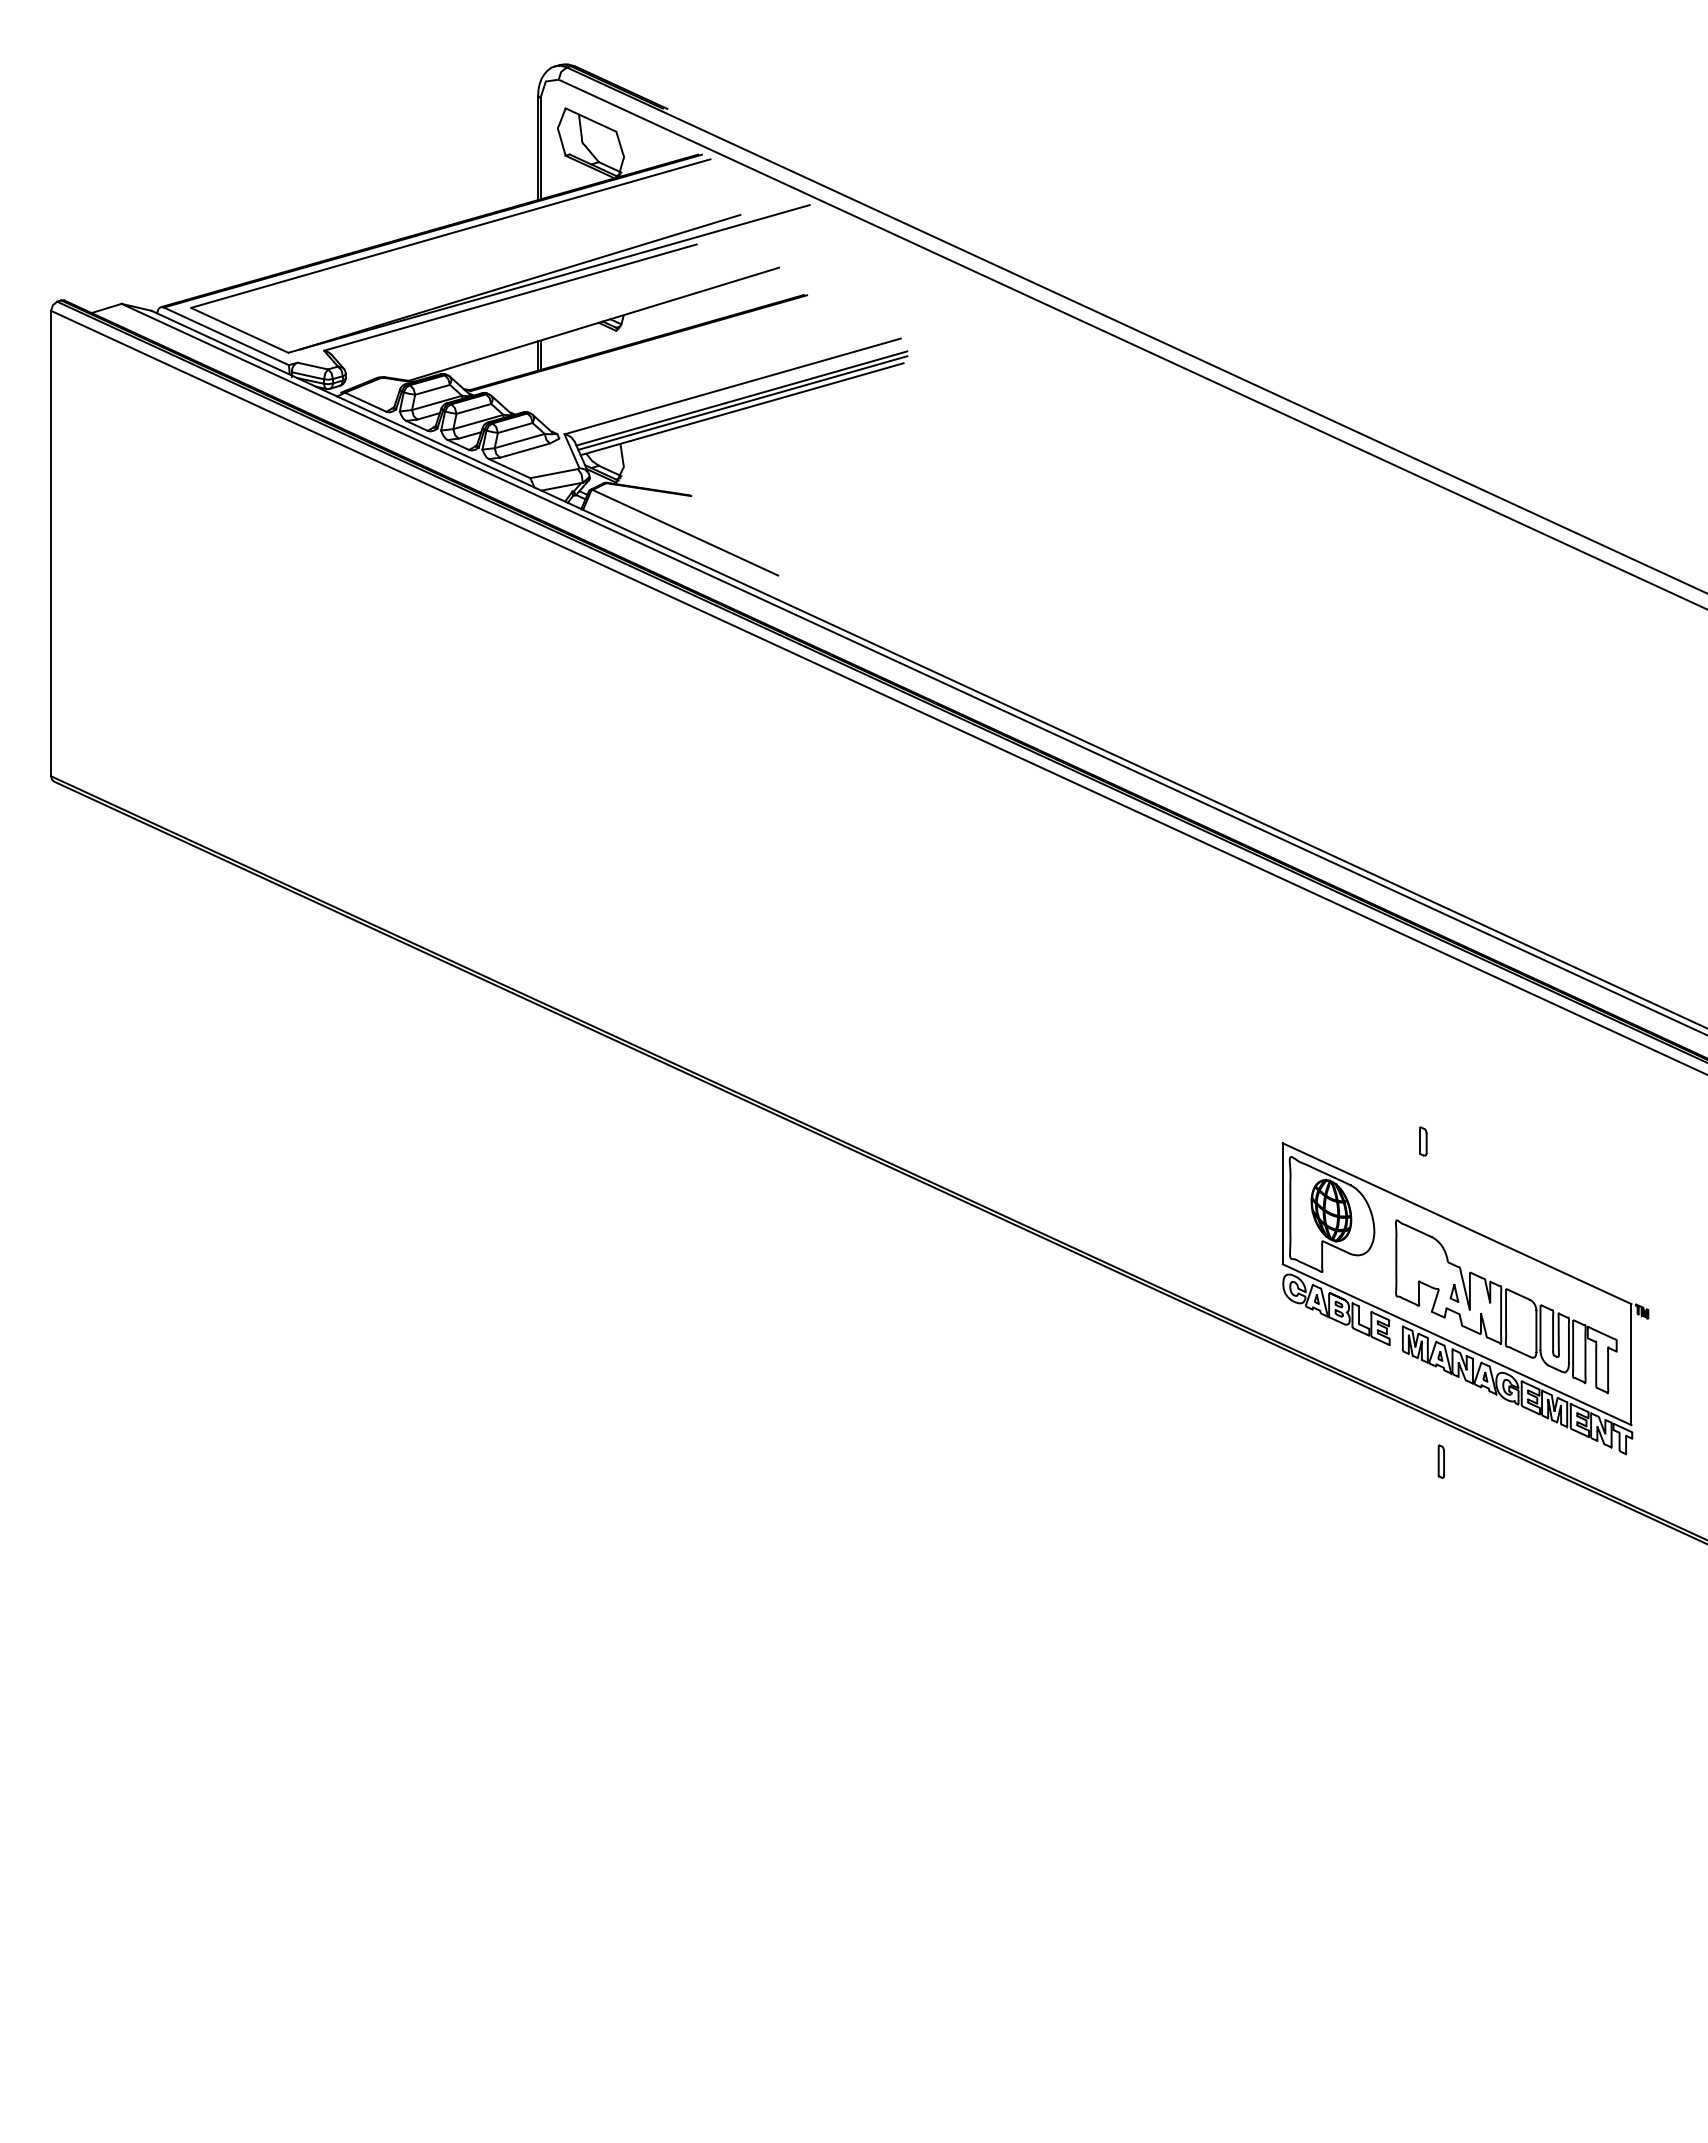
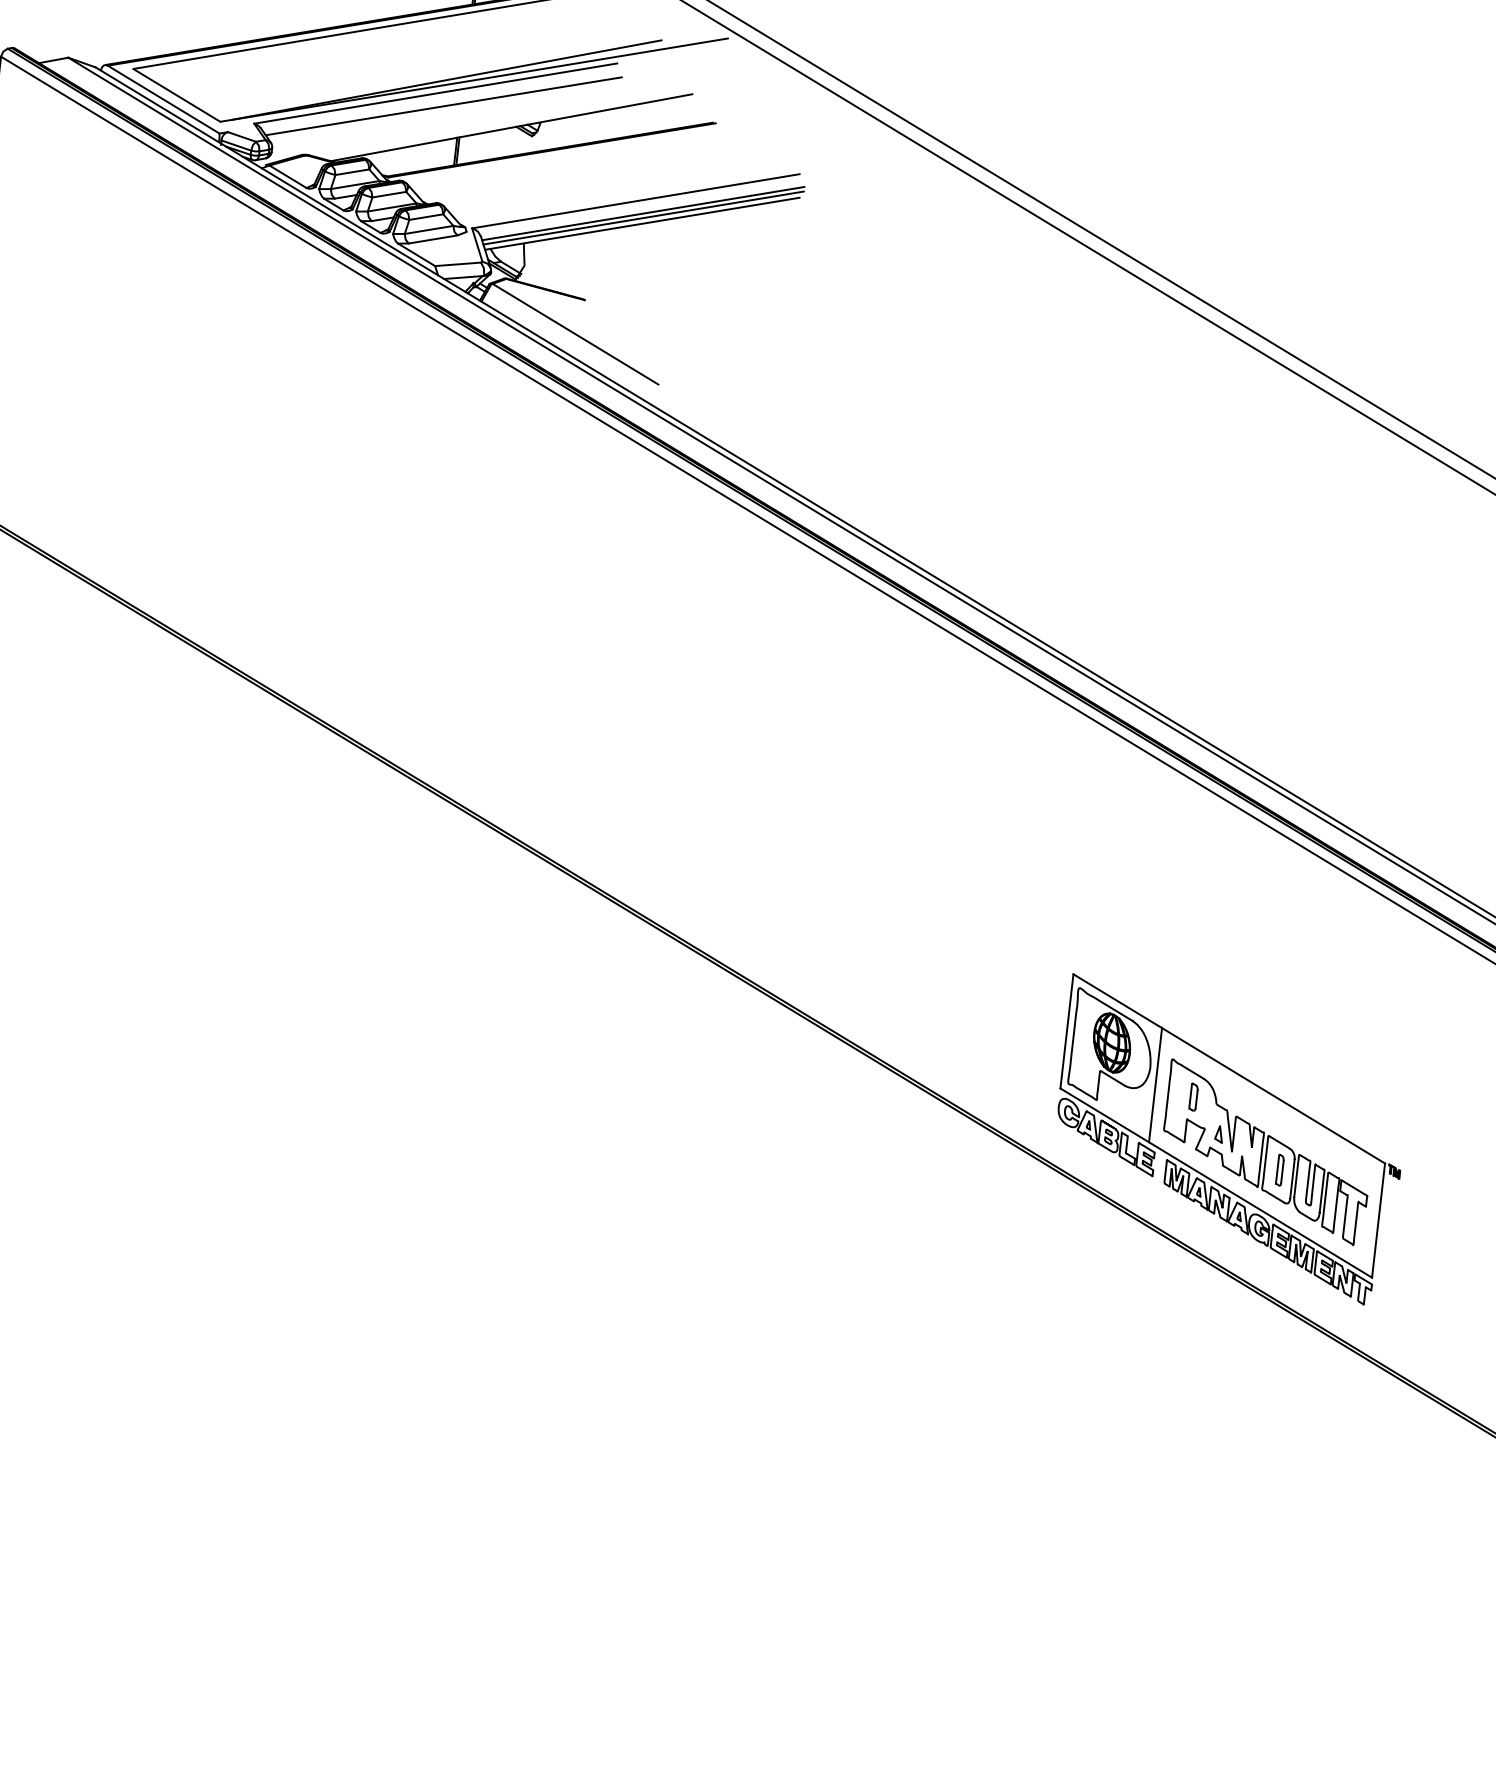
line: (520, 309) -> (443, 105), added
part: (1423, 1141) -> (1193, 1097), moved
line: (1381, 1249) -> (1155, 1085), added
part: (1440, 1461) -> (1279, 1169), moved

